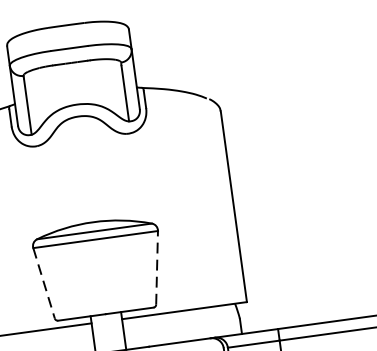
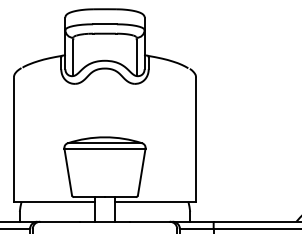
line: (156, 268) -> (141, 172), dashed -> solid
line: (44, 283) -> (68, 172), dashed -> solid

